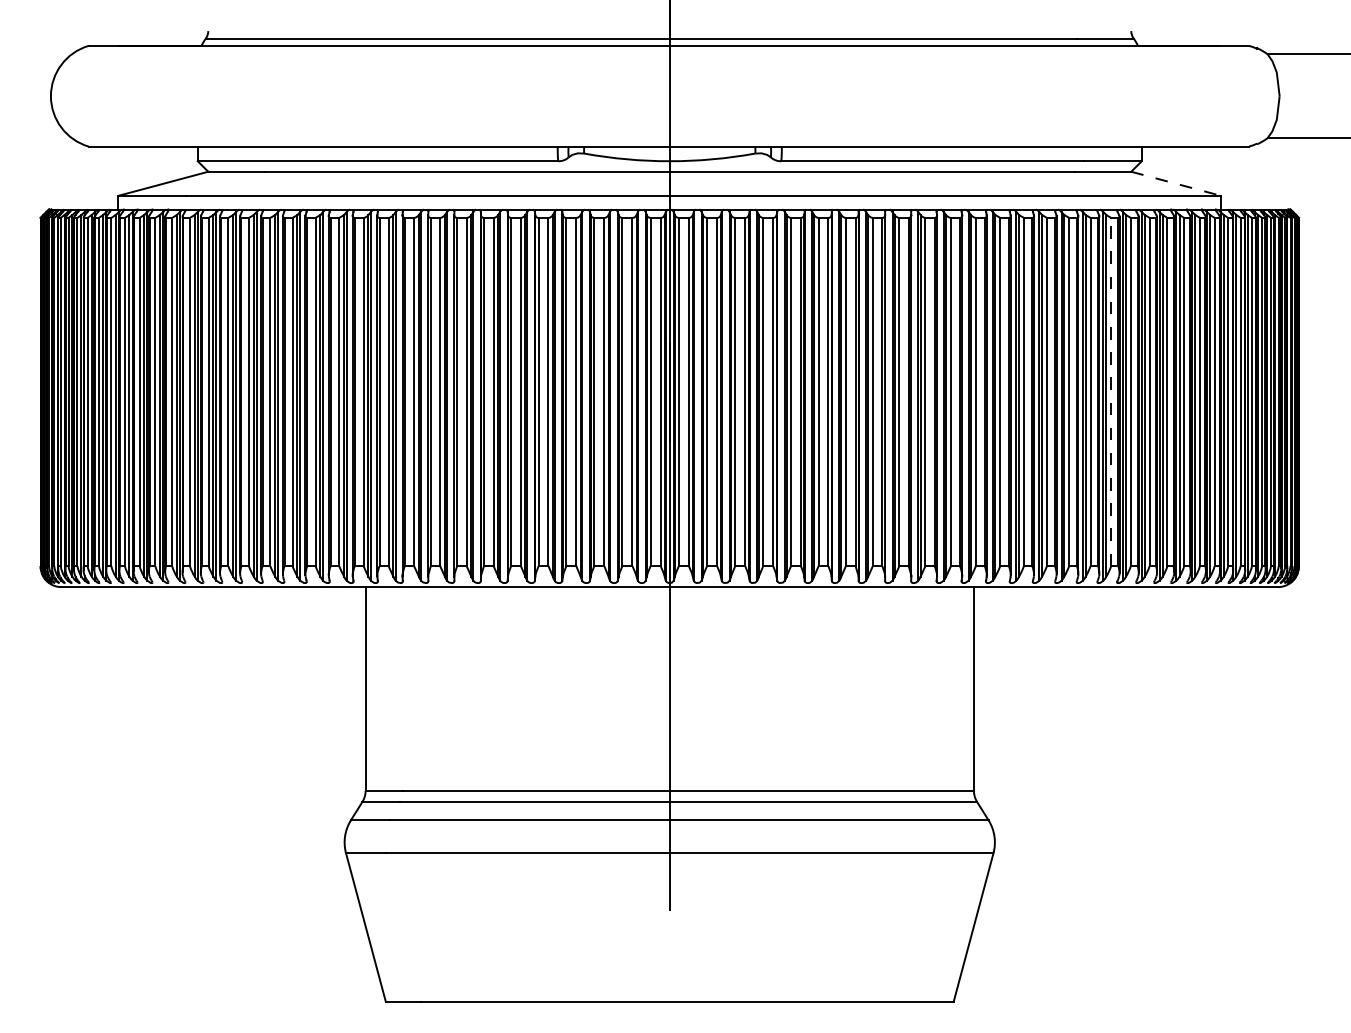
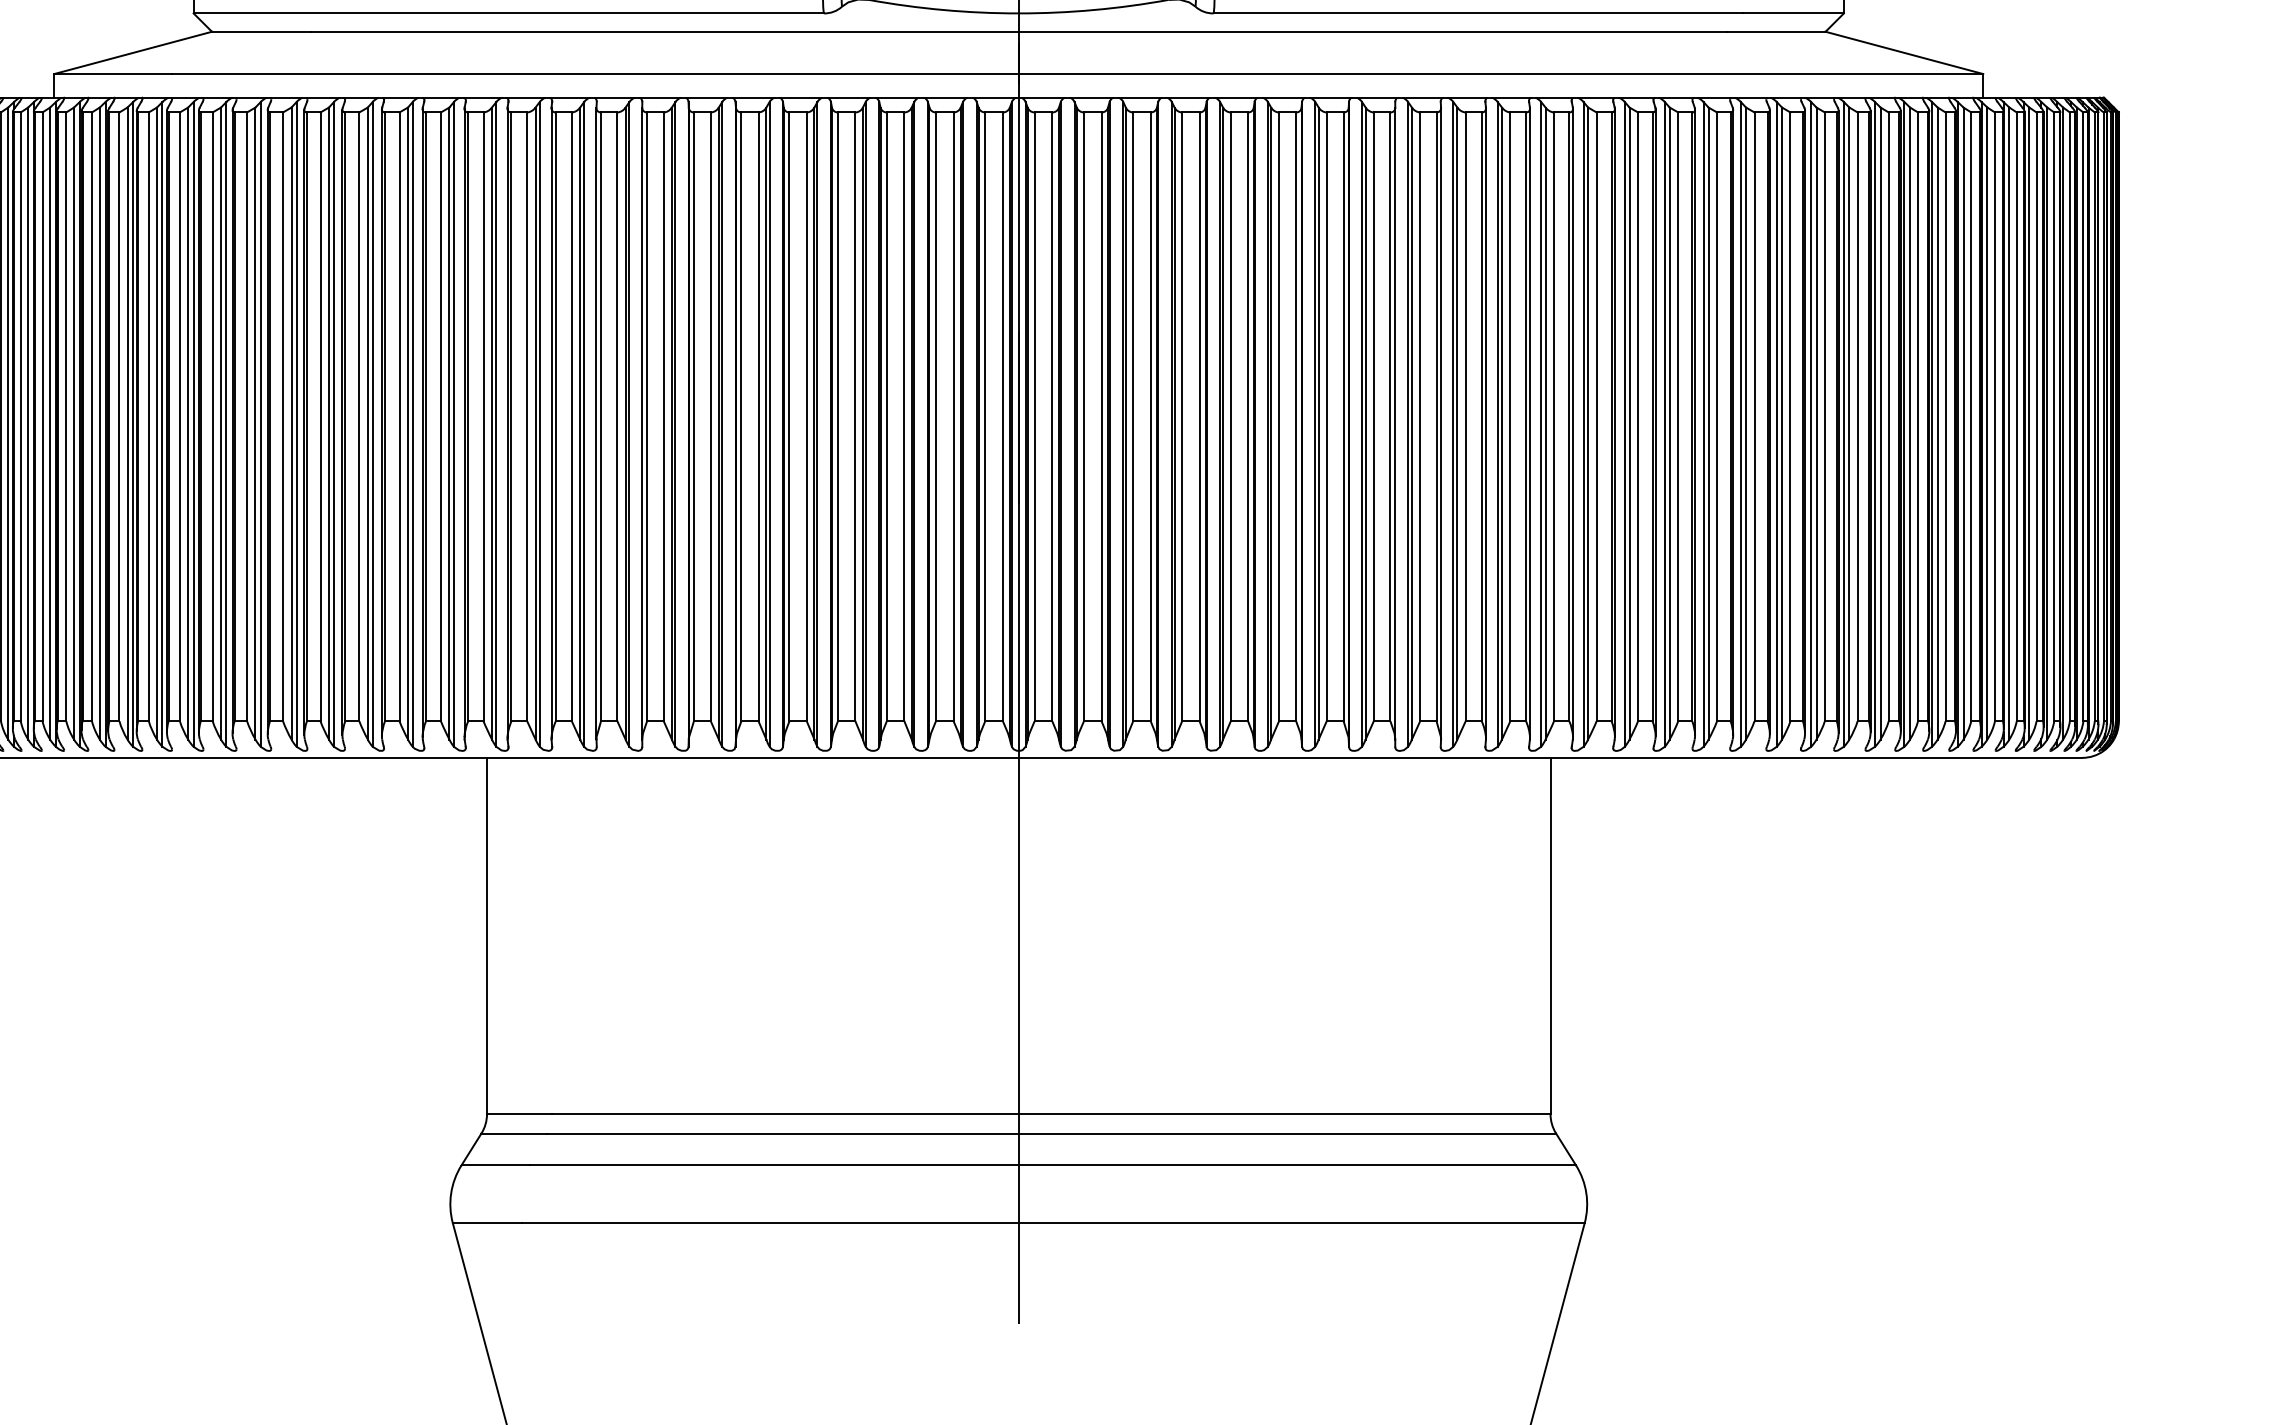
line: (1176, 183) -> (1904, 52), dashed -> solid
line: (1111, 391) -> (1791, 415), dashed -> solid

